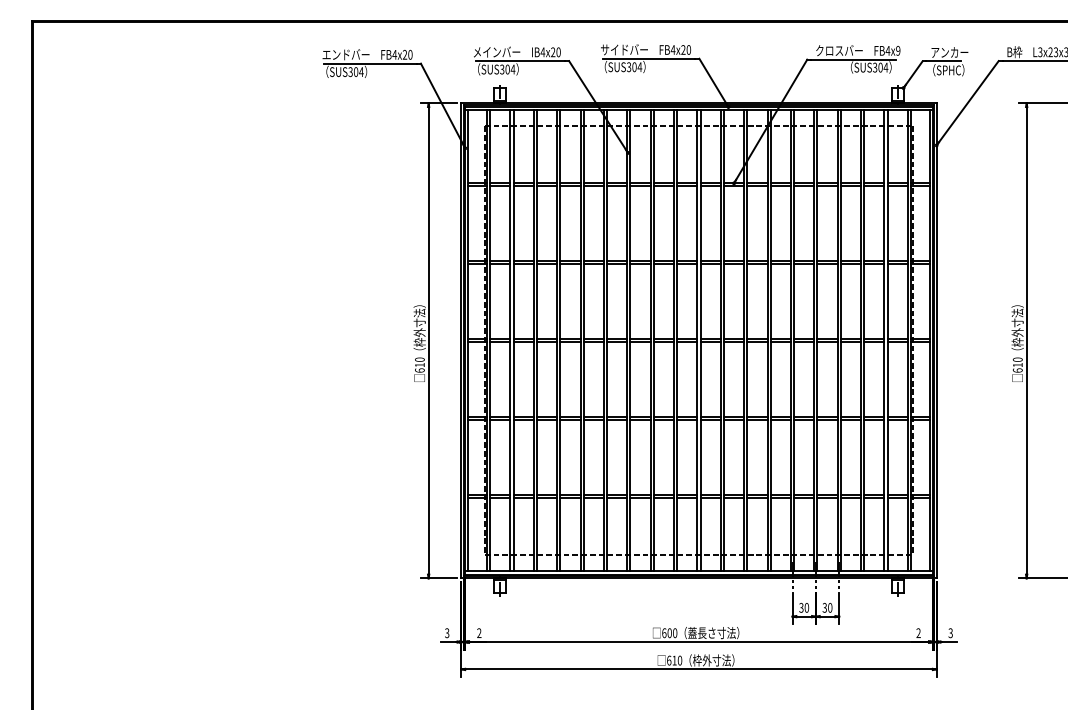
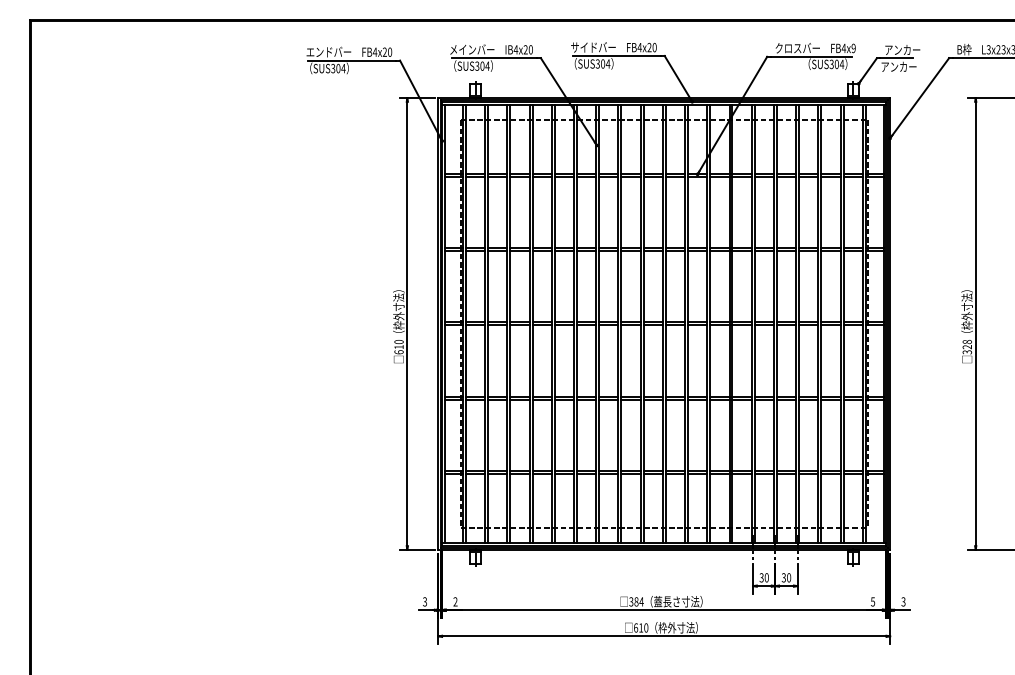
text: (945, 69) -> (898, 66), （SPHC） -> アンカー
text: (1016, 365) -> (966, 347), 610 -> 328
text: (669, 632) -> (636, 601), 600 -> 384
text: (919, 632) -> (873, 601), 2 -> 5

